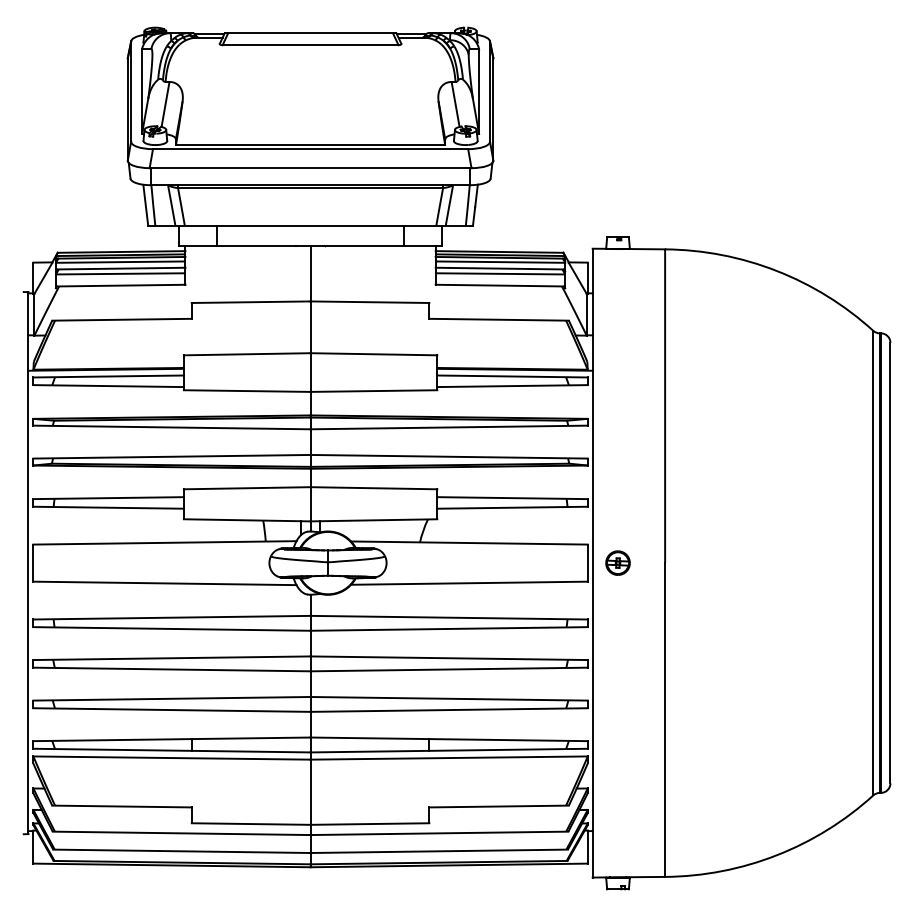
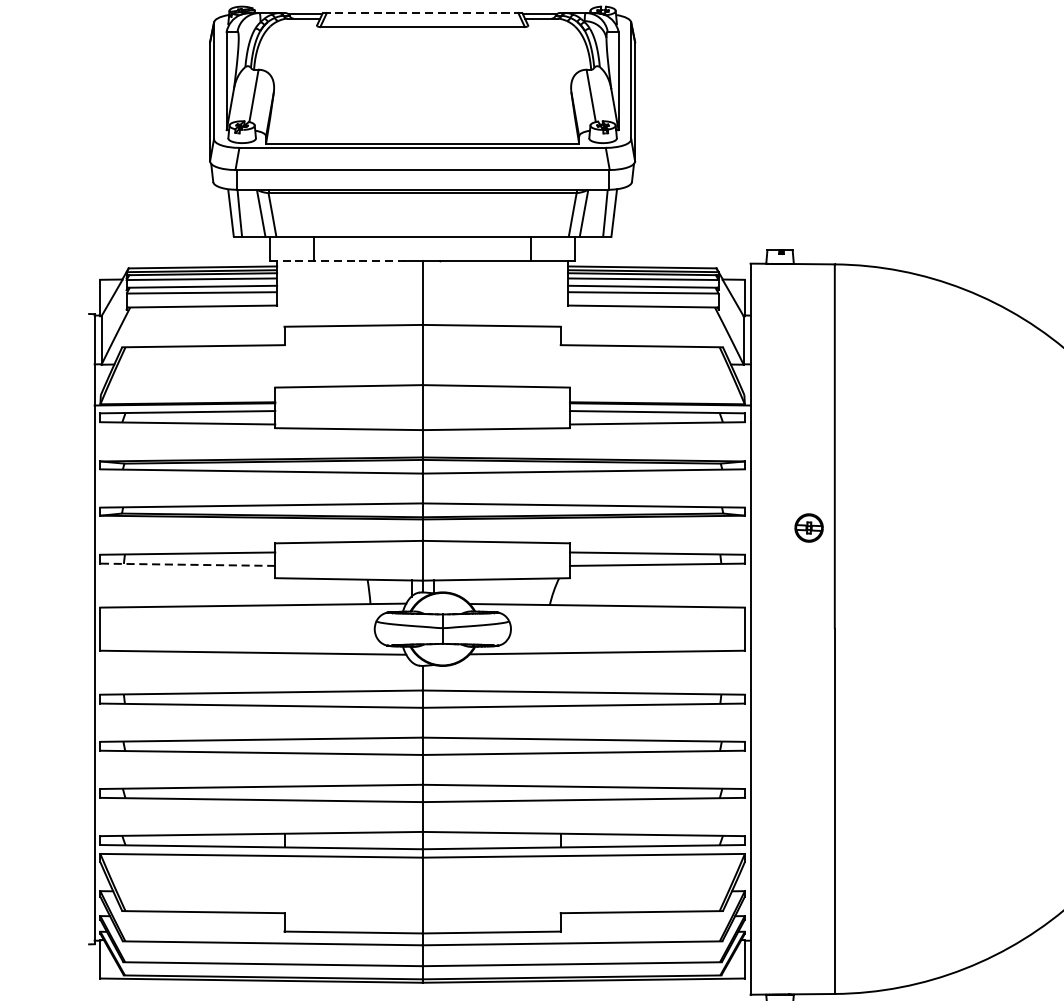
line: (310, 33) -> (422, 13), solid -> dashed
line: (237, 246) -> (337, 261), solid -> dashed
line: (108, 507) -> (187, 564), solid -> dashed
part: (617, 562) -> (808, 527), moved

